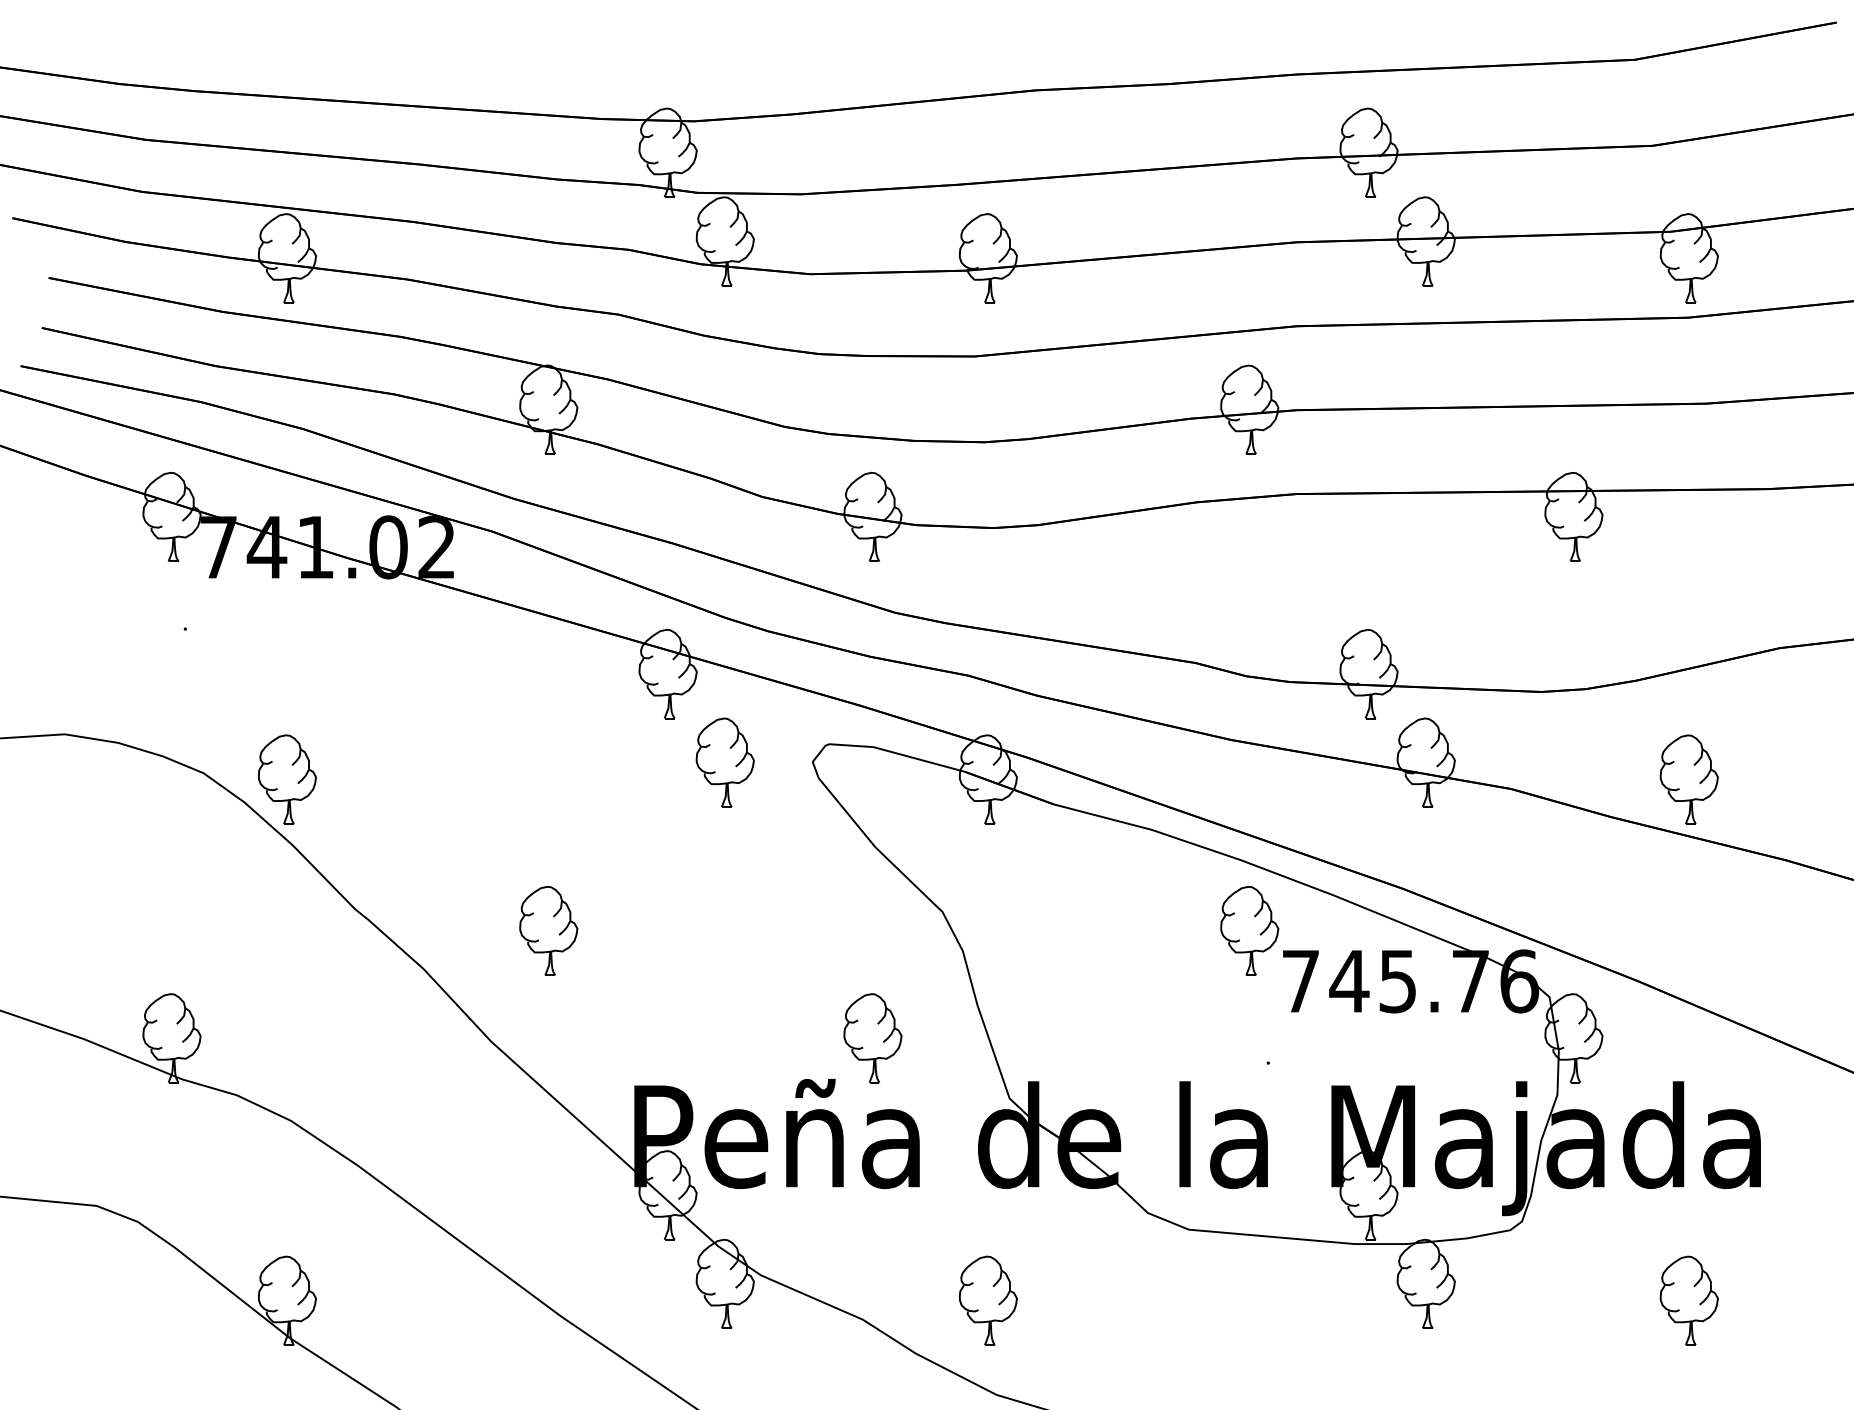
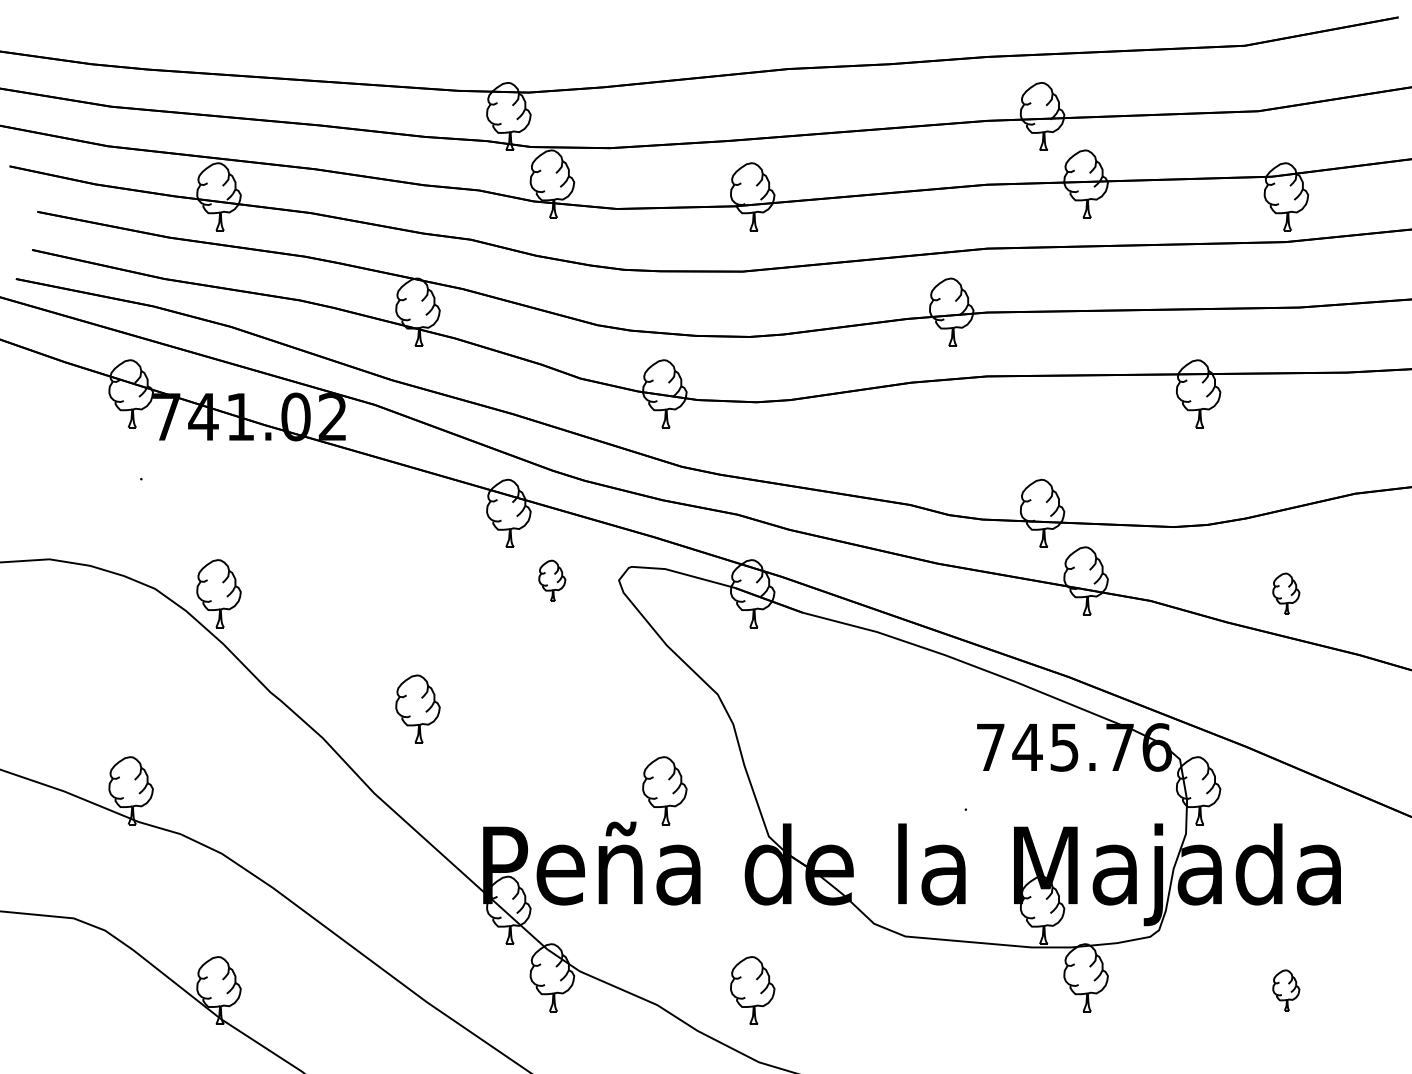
part: (724, 762) -> (551, 580), size x0.6
part: (1688, 779) -> (1285, 593), size x0.6
part: (1249, 930) -> (951, 708), removed
part: (1688, 1300) -> (1285, 990), size x0.6

